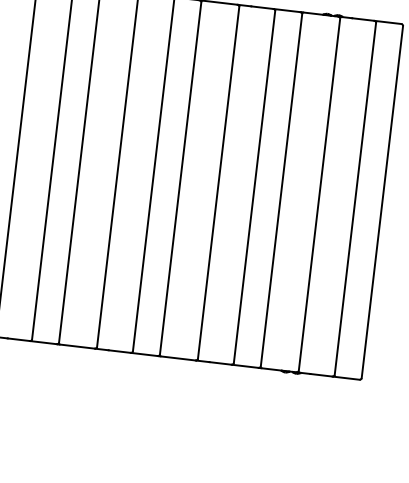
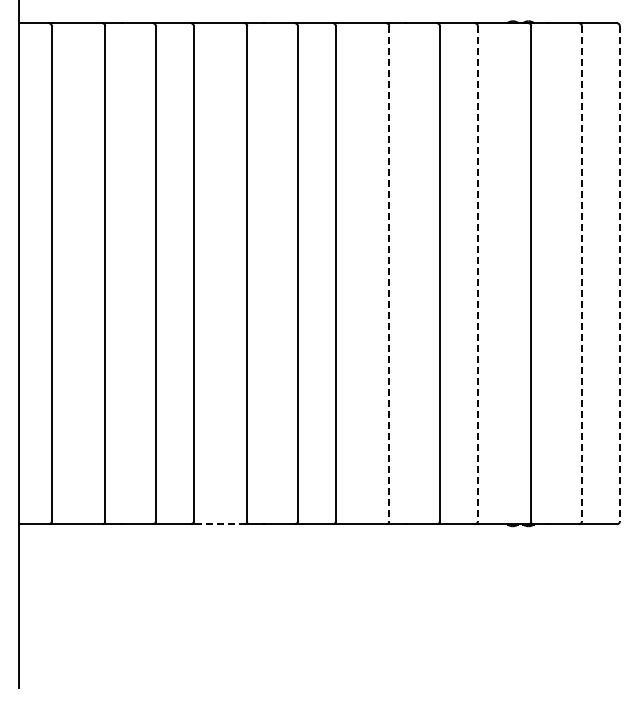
line: (218, 182) -> (389, 273), solid -> dashed
line: (281, 190) -> (477, 273), solid -> dashed
line: (355, 198) -> (581, 273), solid -> dashed
line: (382, 201) -> (619, 273), solid -> dashed
line: (77, 346) -> (219, 524), solid -> dashed

